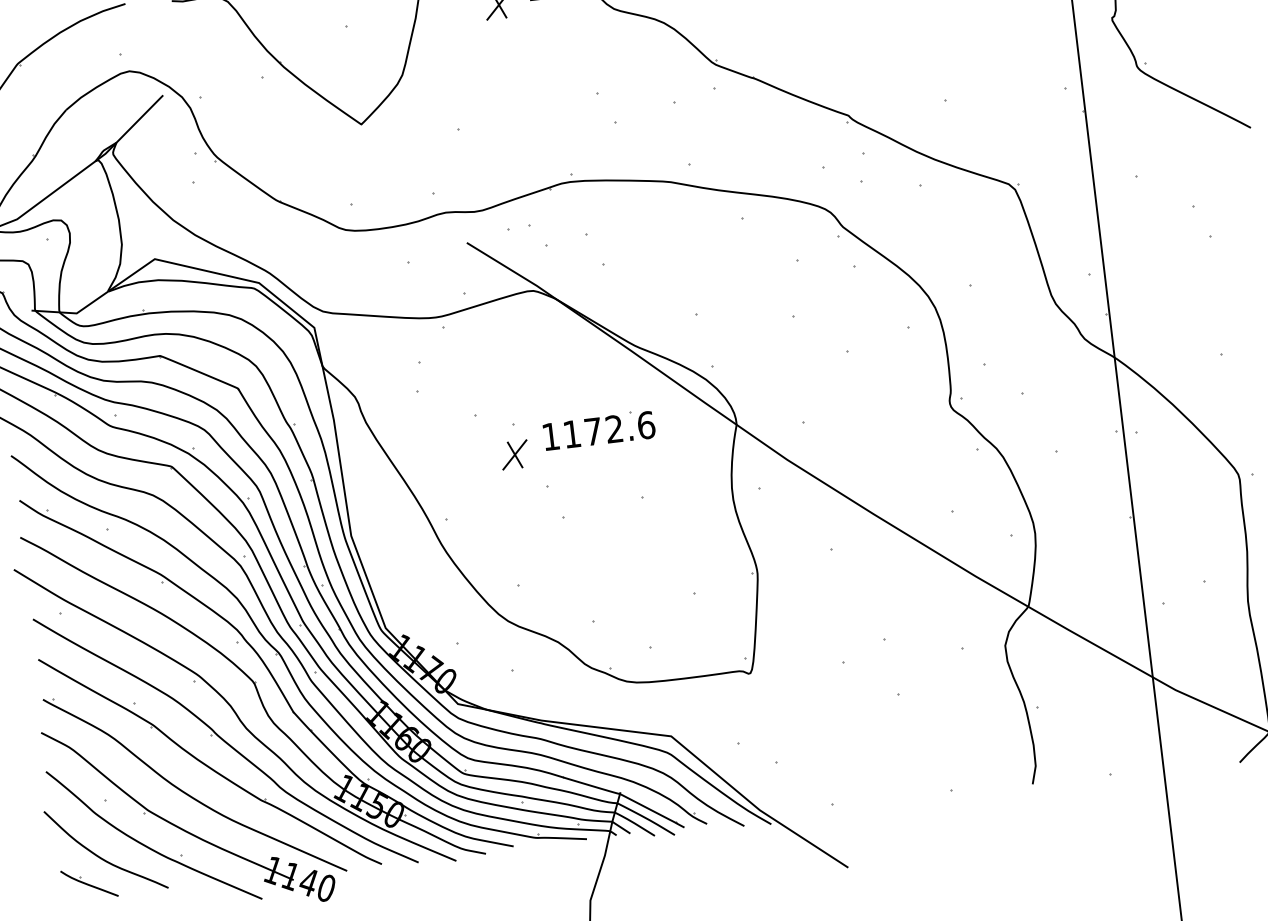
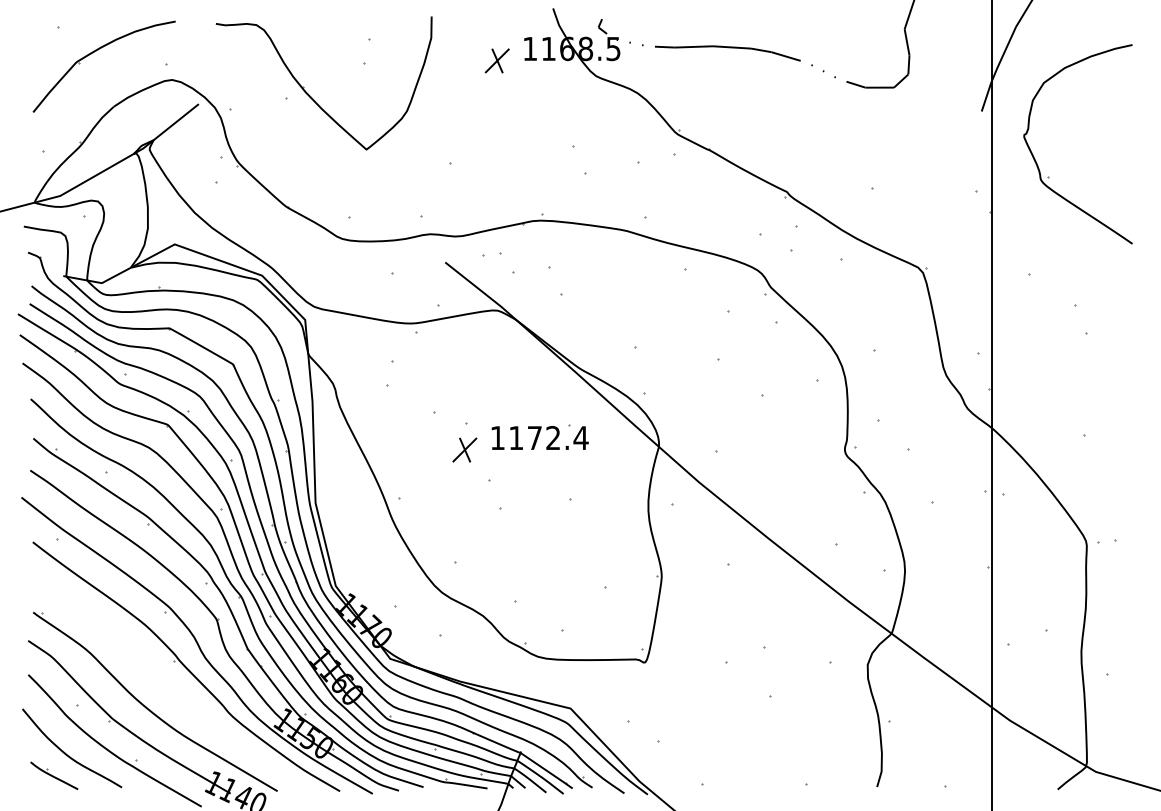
text: (645, 425) -> (580, 438), 1172.6 -> 1172.4
part: (209, 762) -> (170, 683), removed

